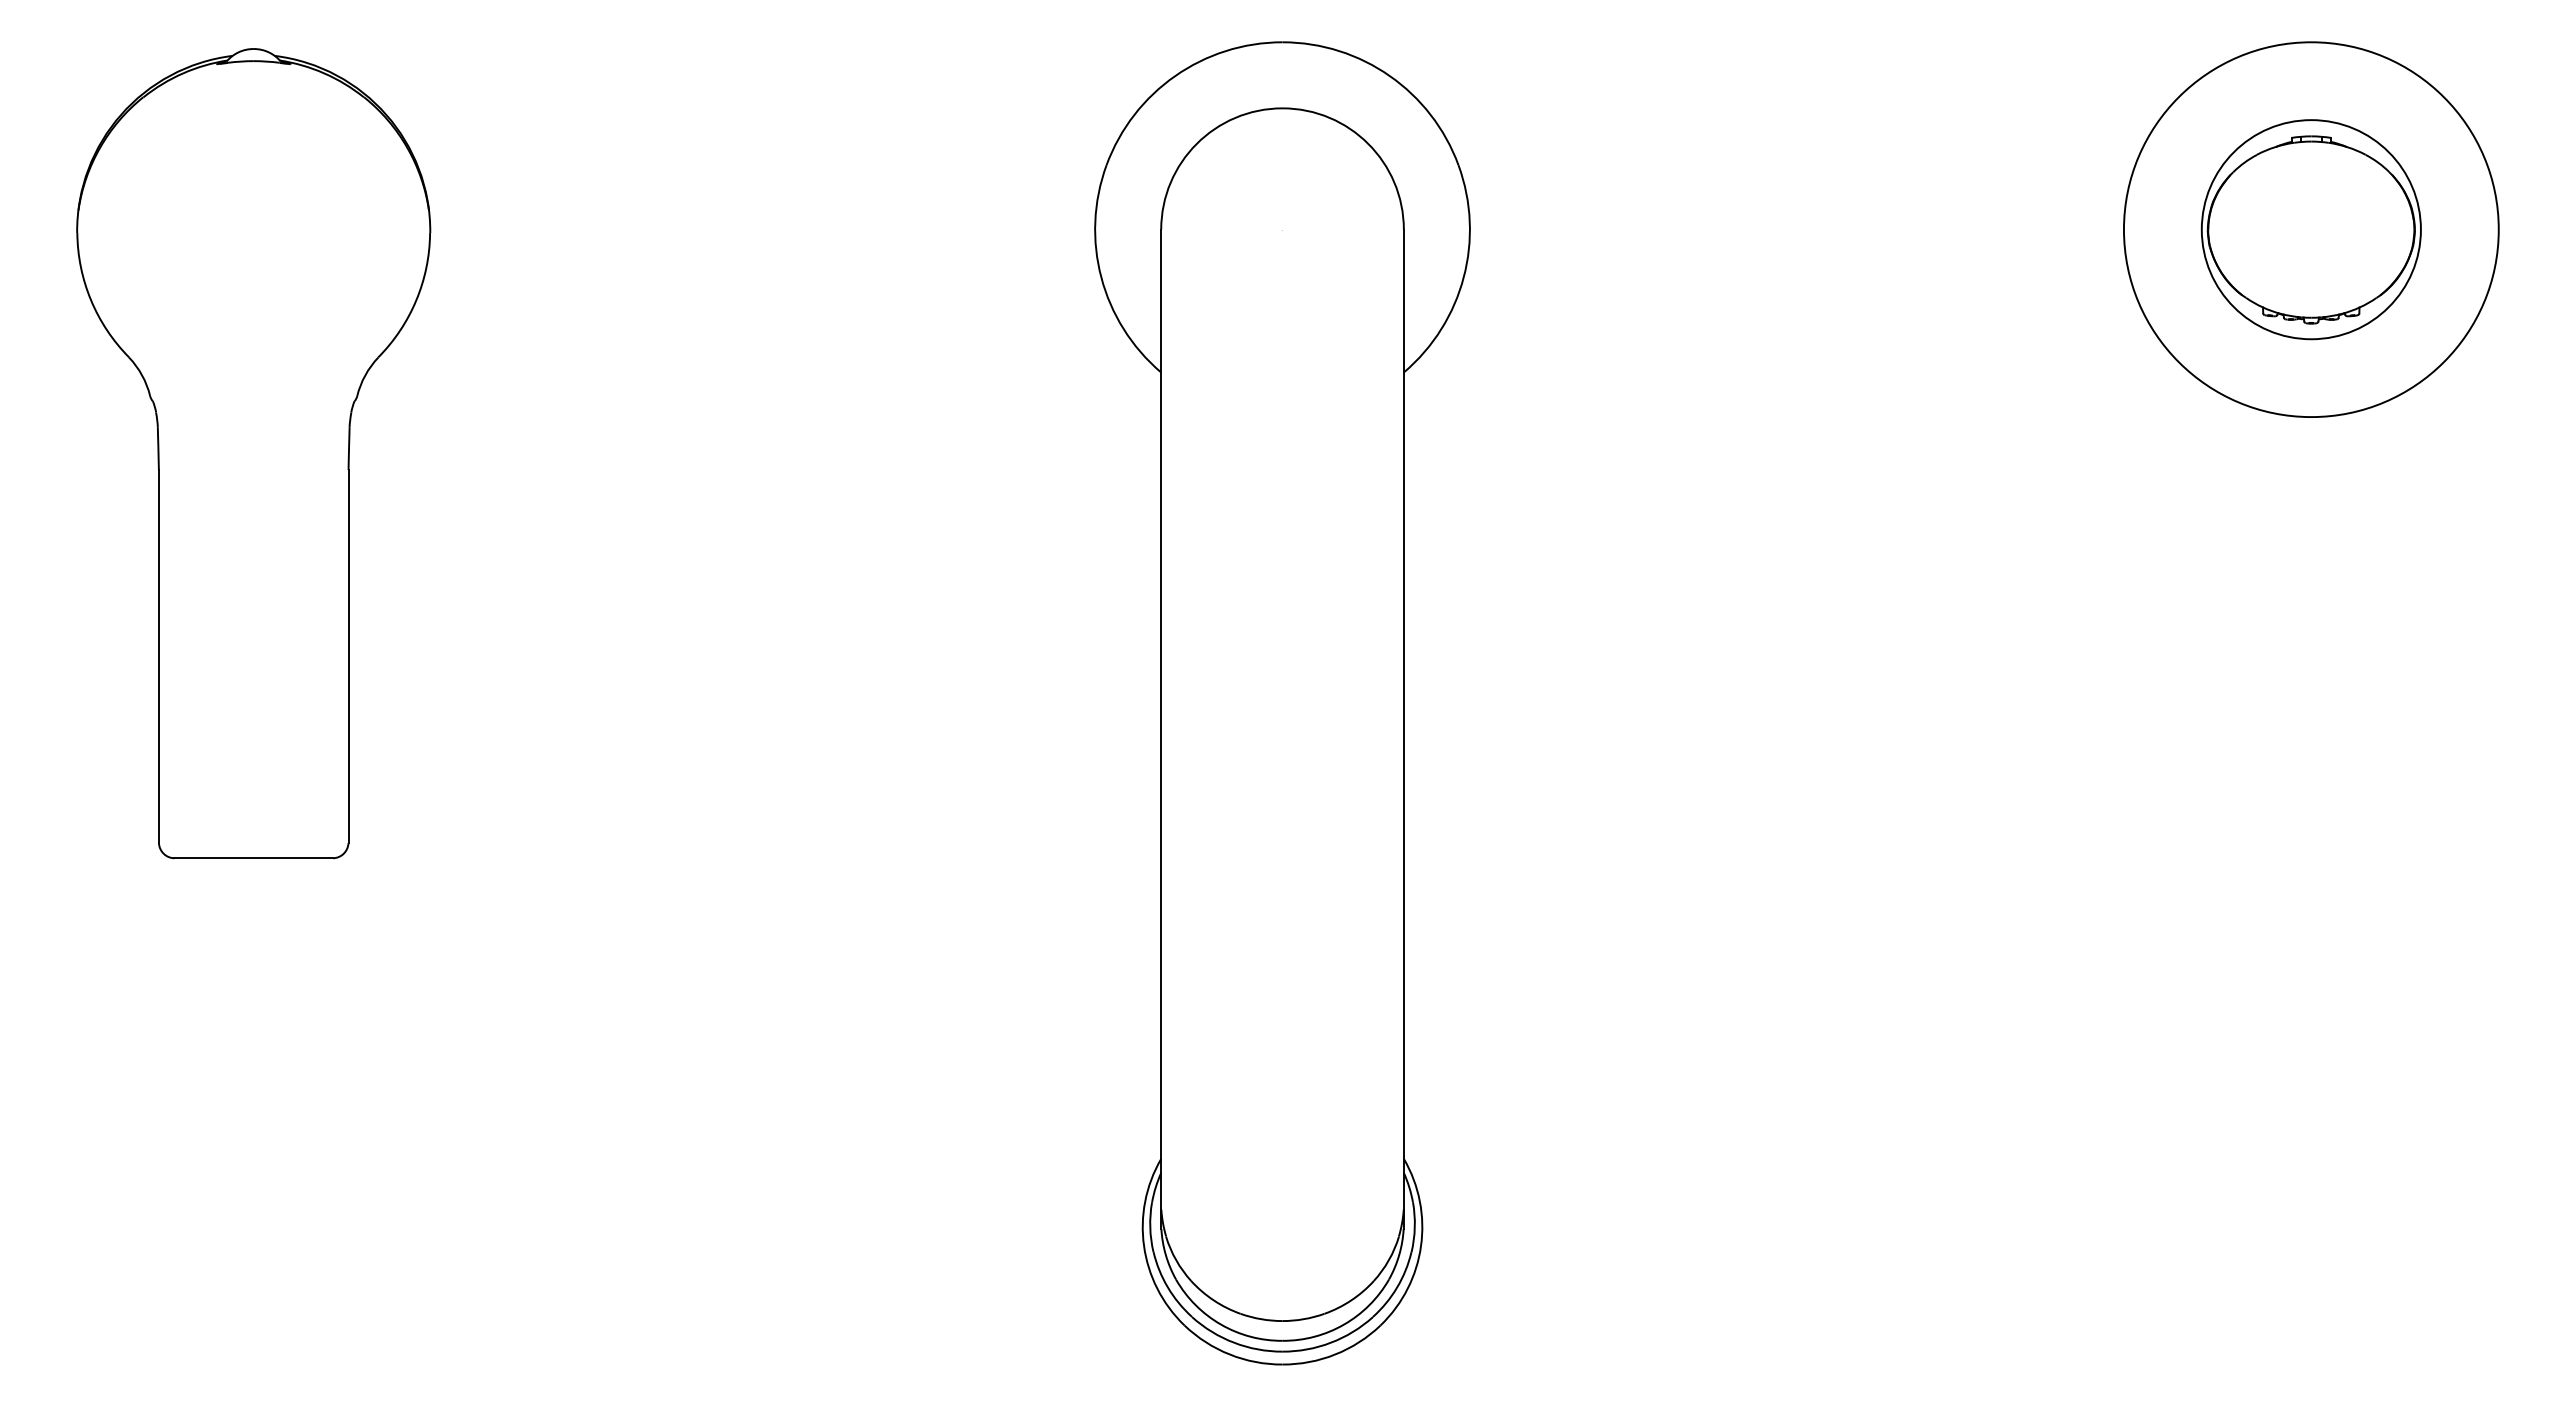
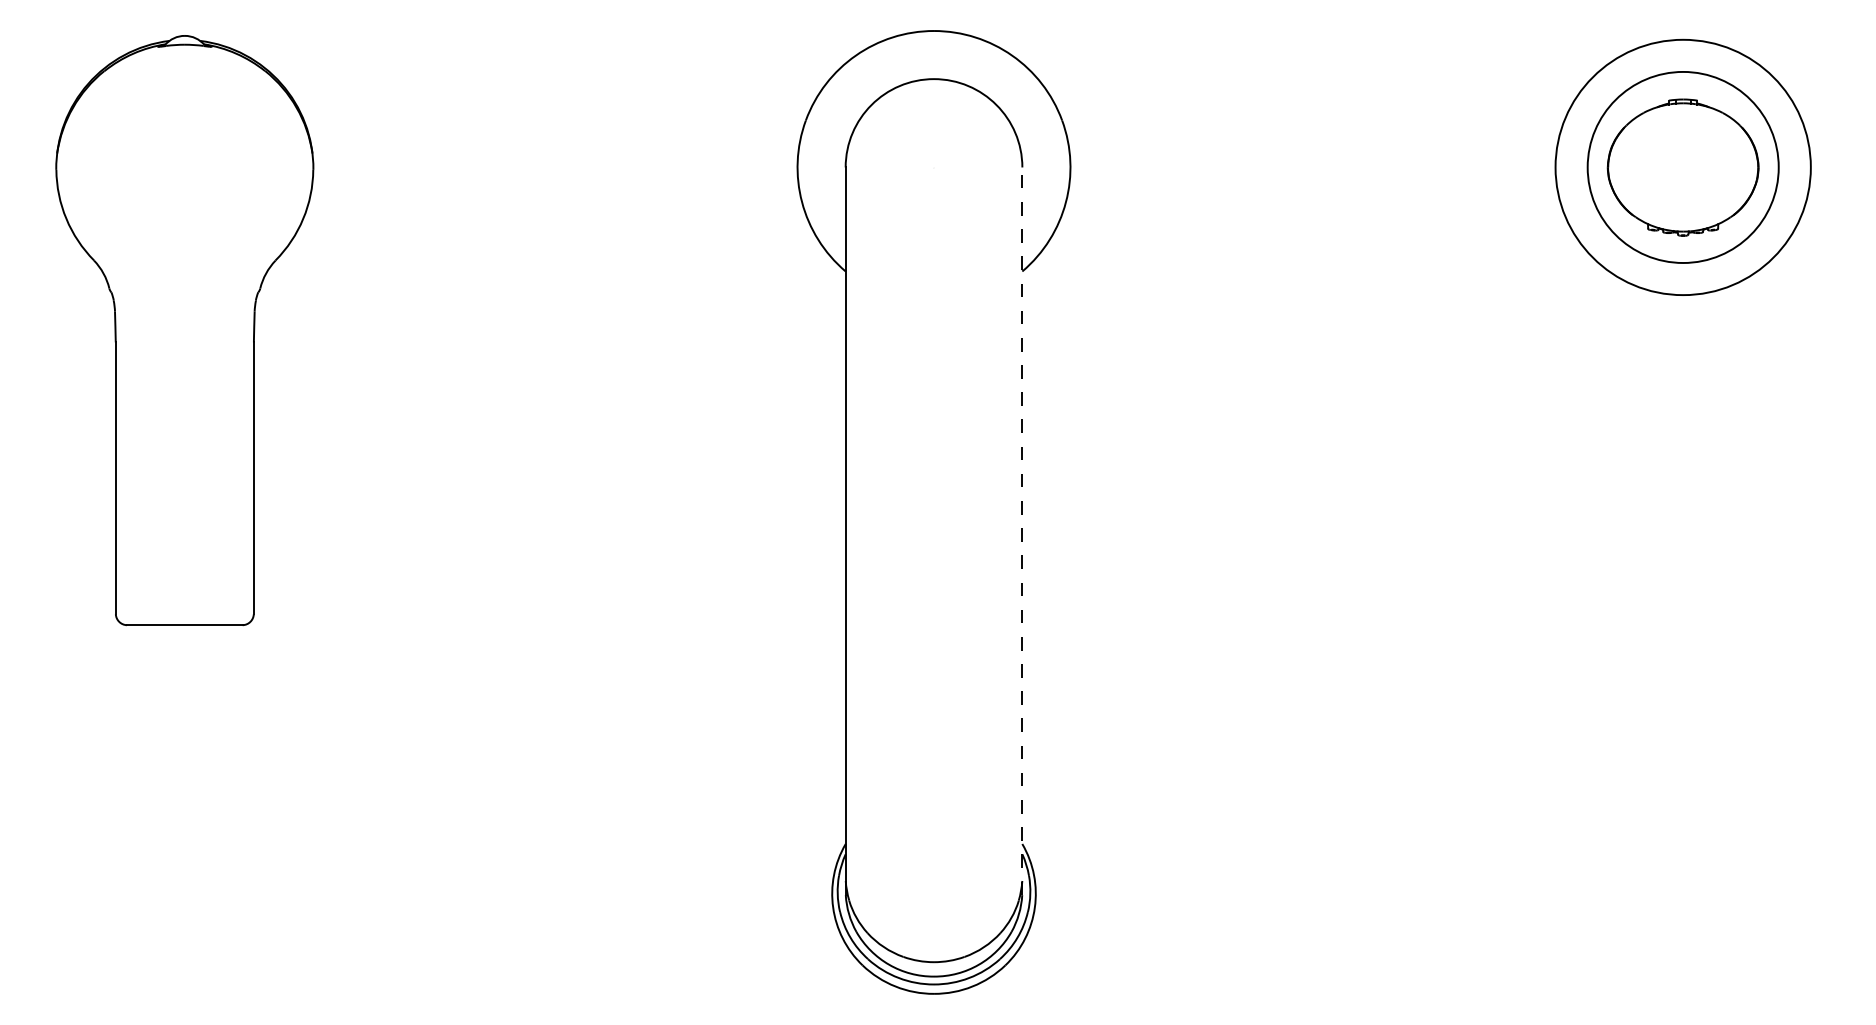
circle: (2310, 229) -> (1682, 167), size x0.7
circle: (2310, 229) -> (1682, 167), size x1.6
line: (1403, 729) -> (1022, 531), solid -> dashed

